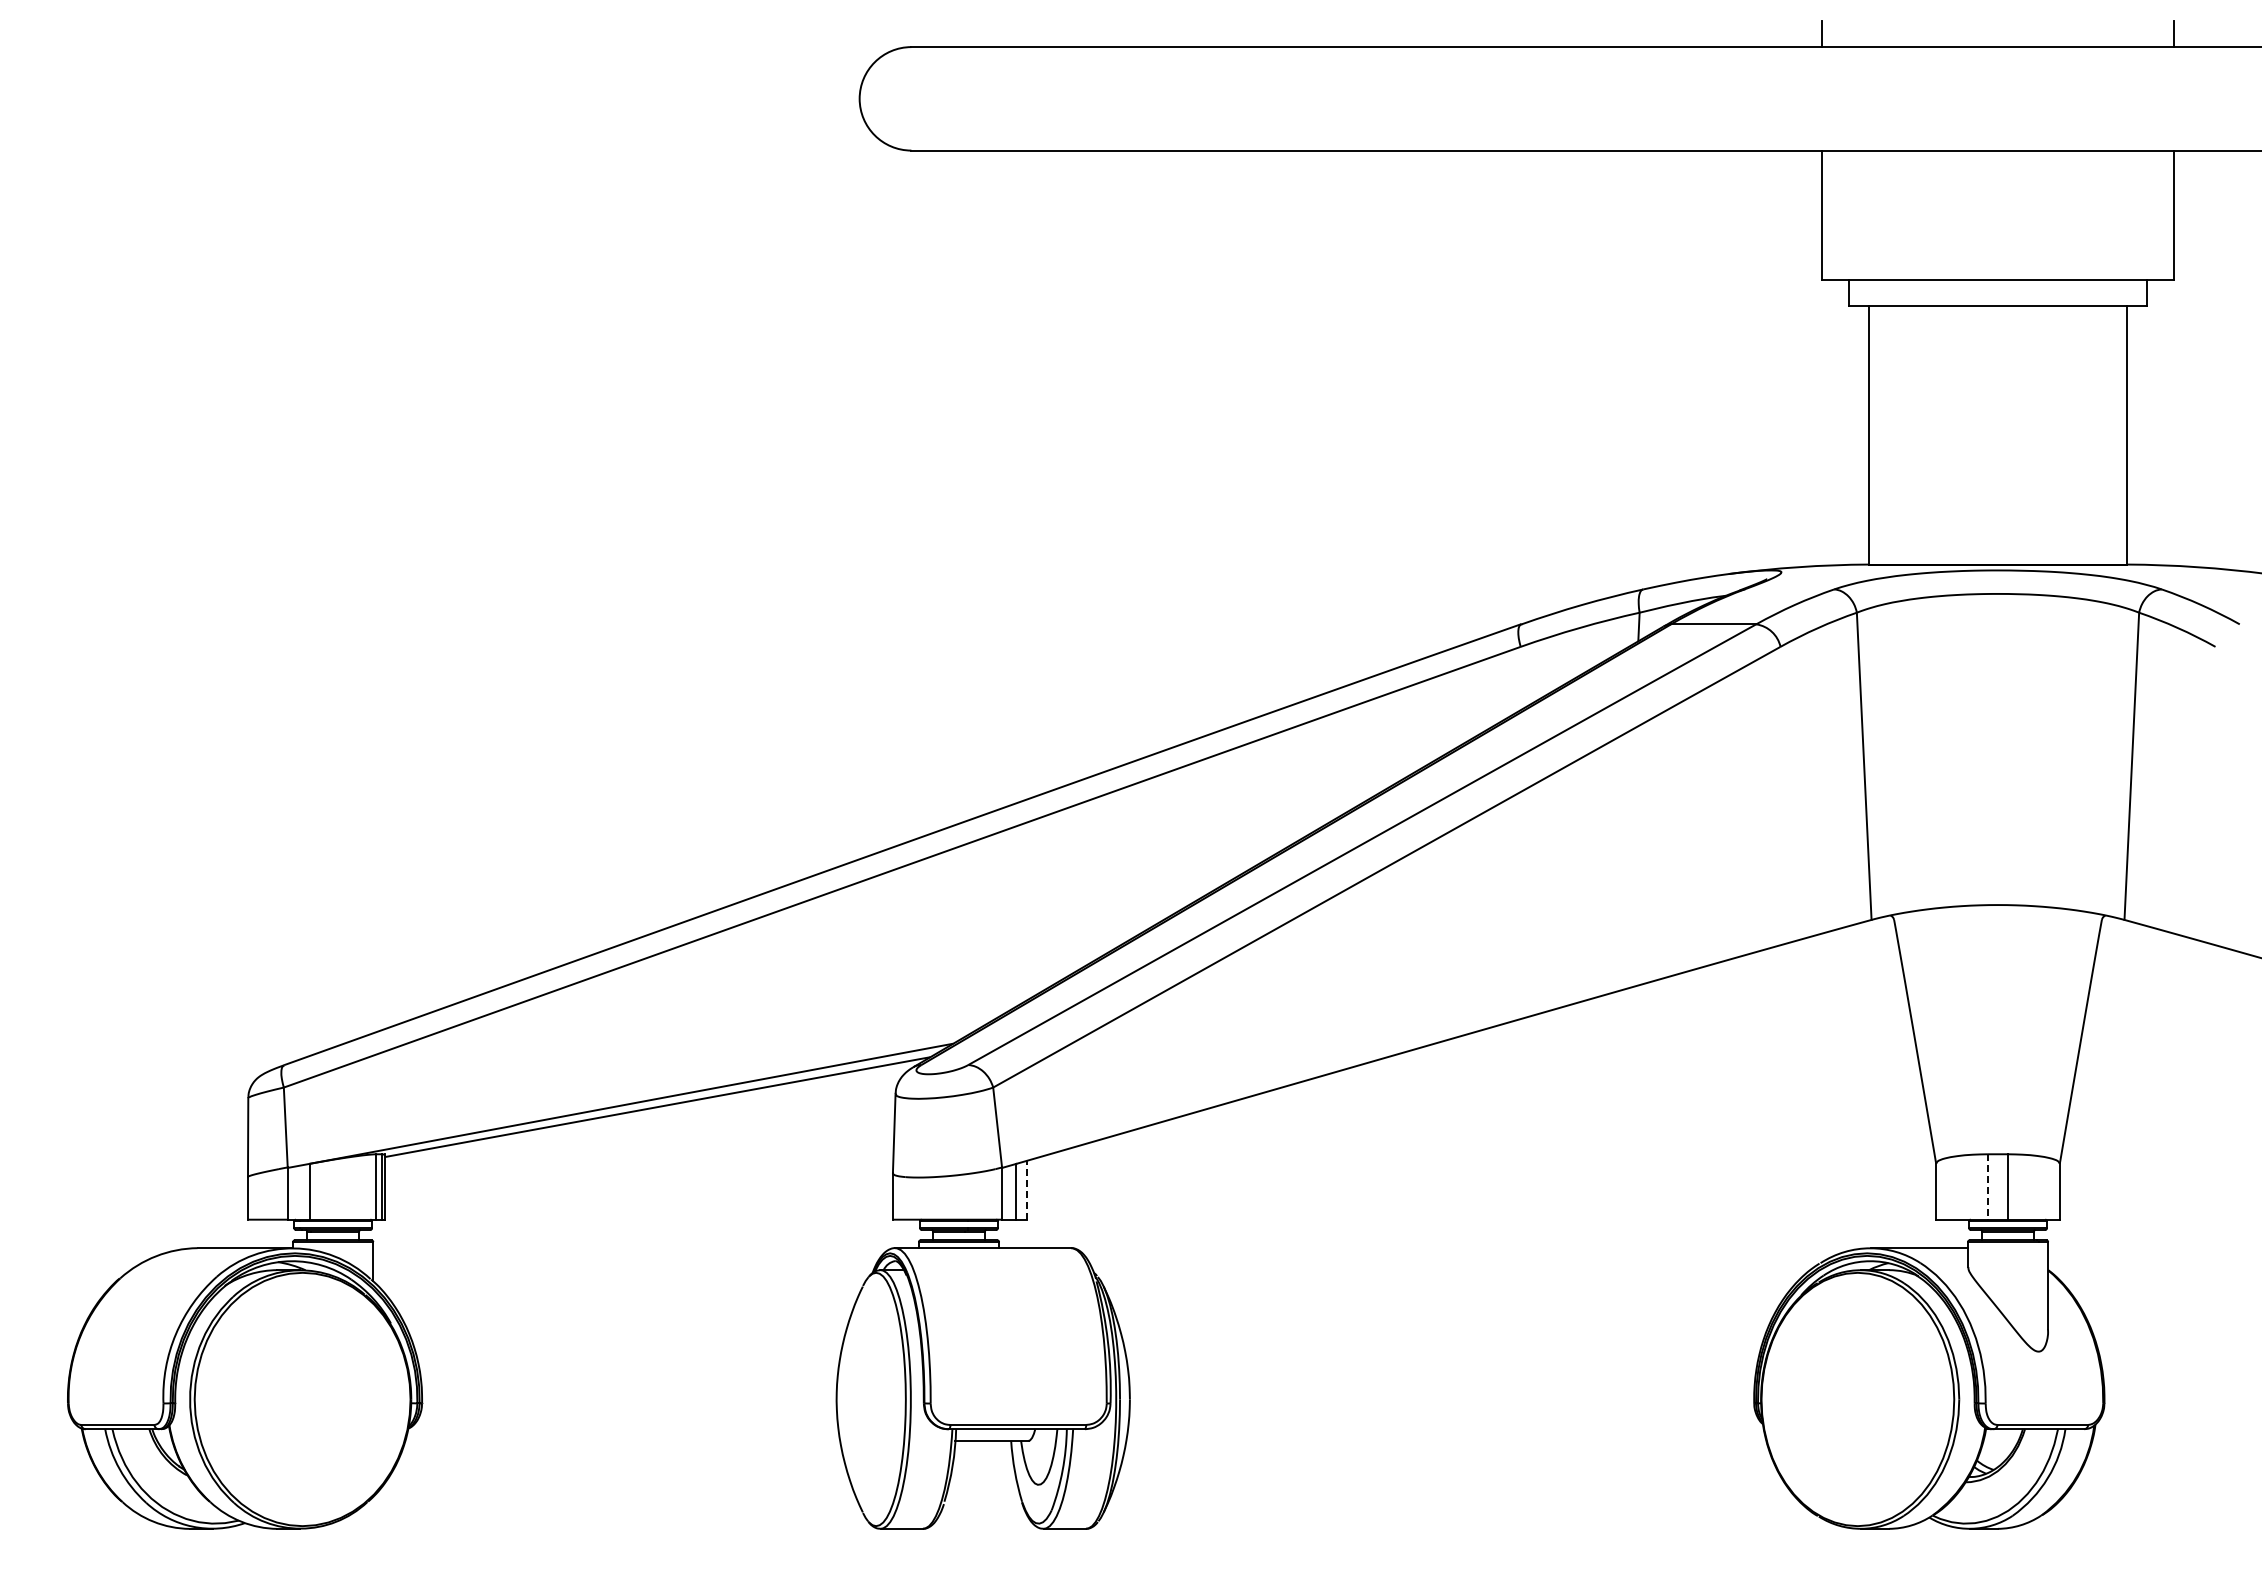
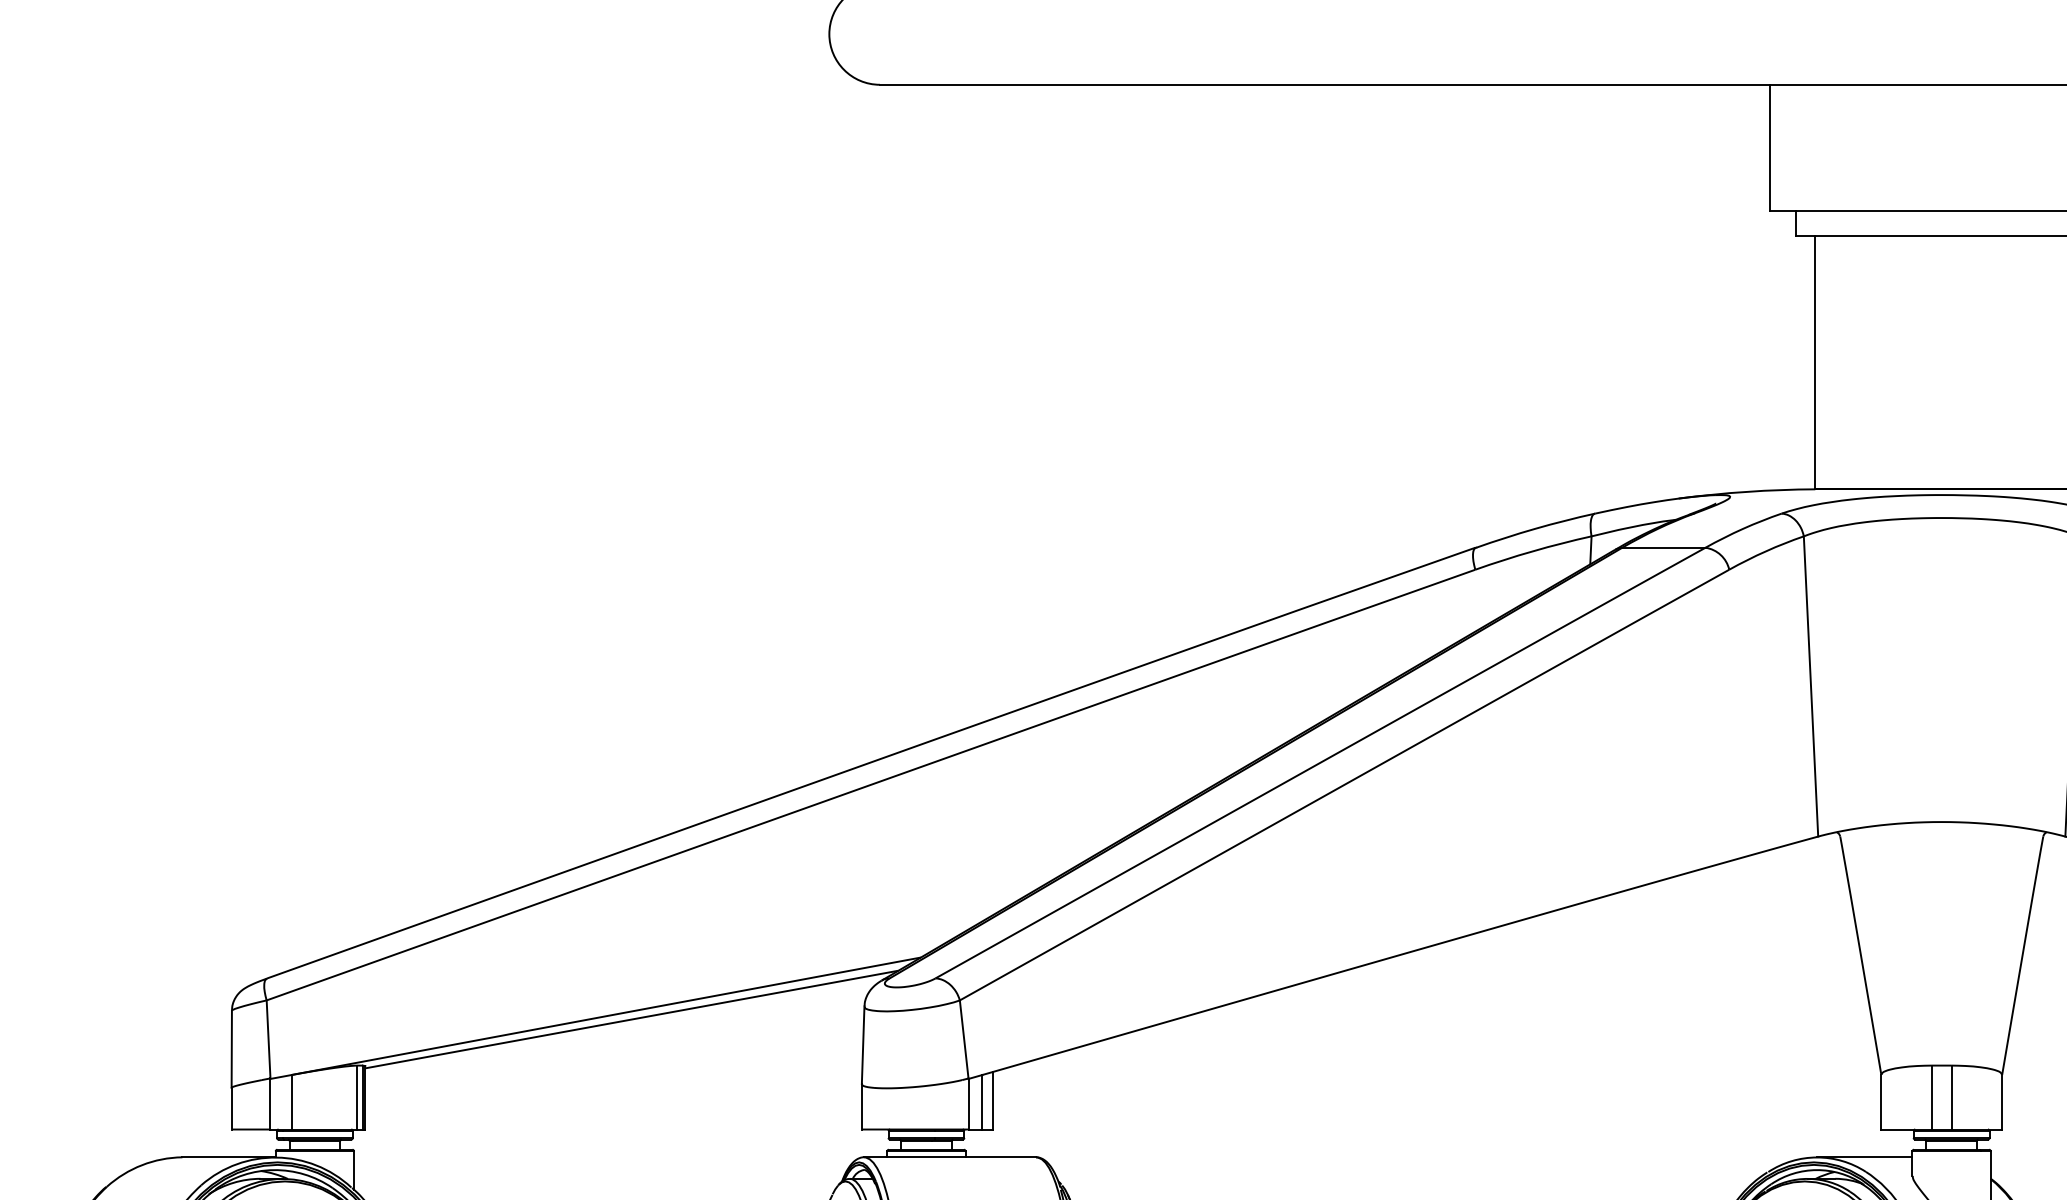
line: (1987, 1186) -> (1931, 1097), dashed -> solid
line: (1027, 1189) -> (993, 1100), dashed -> solid

